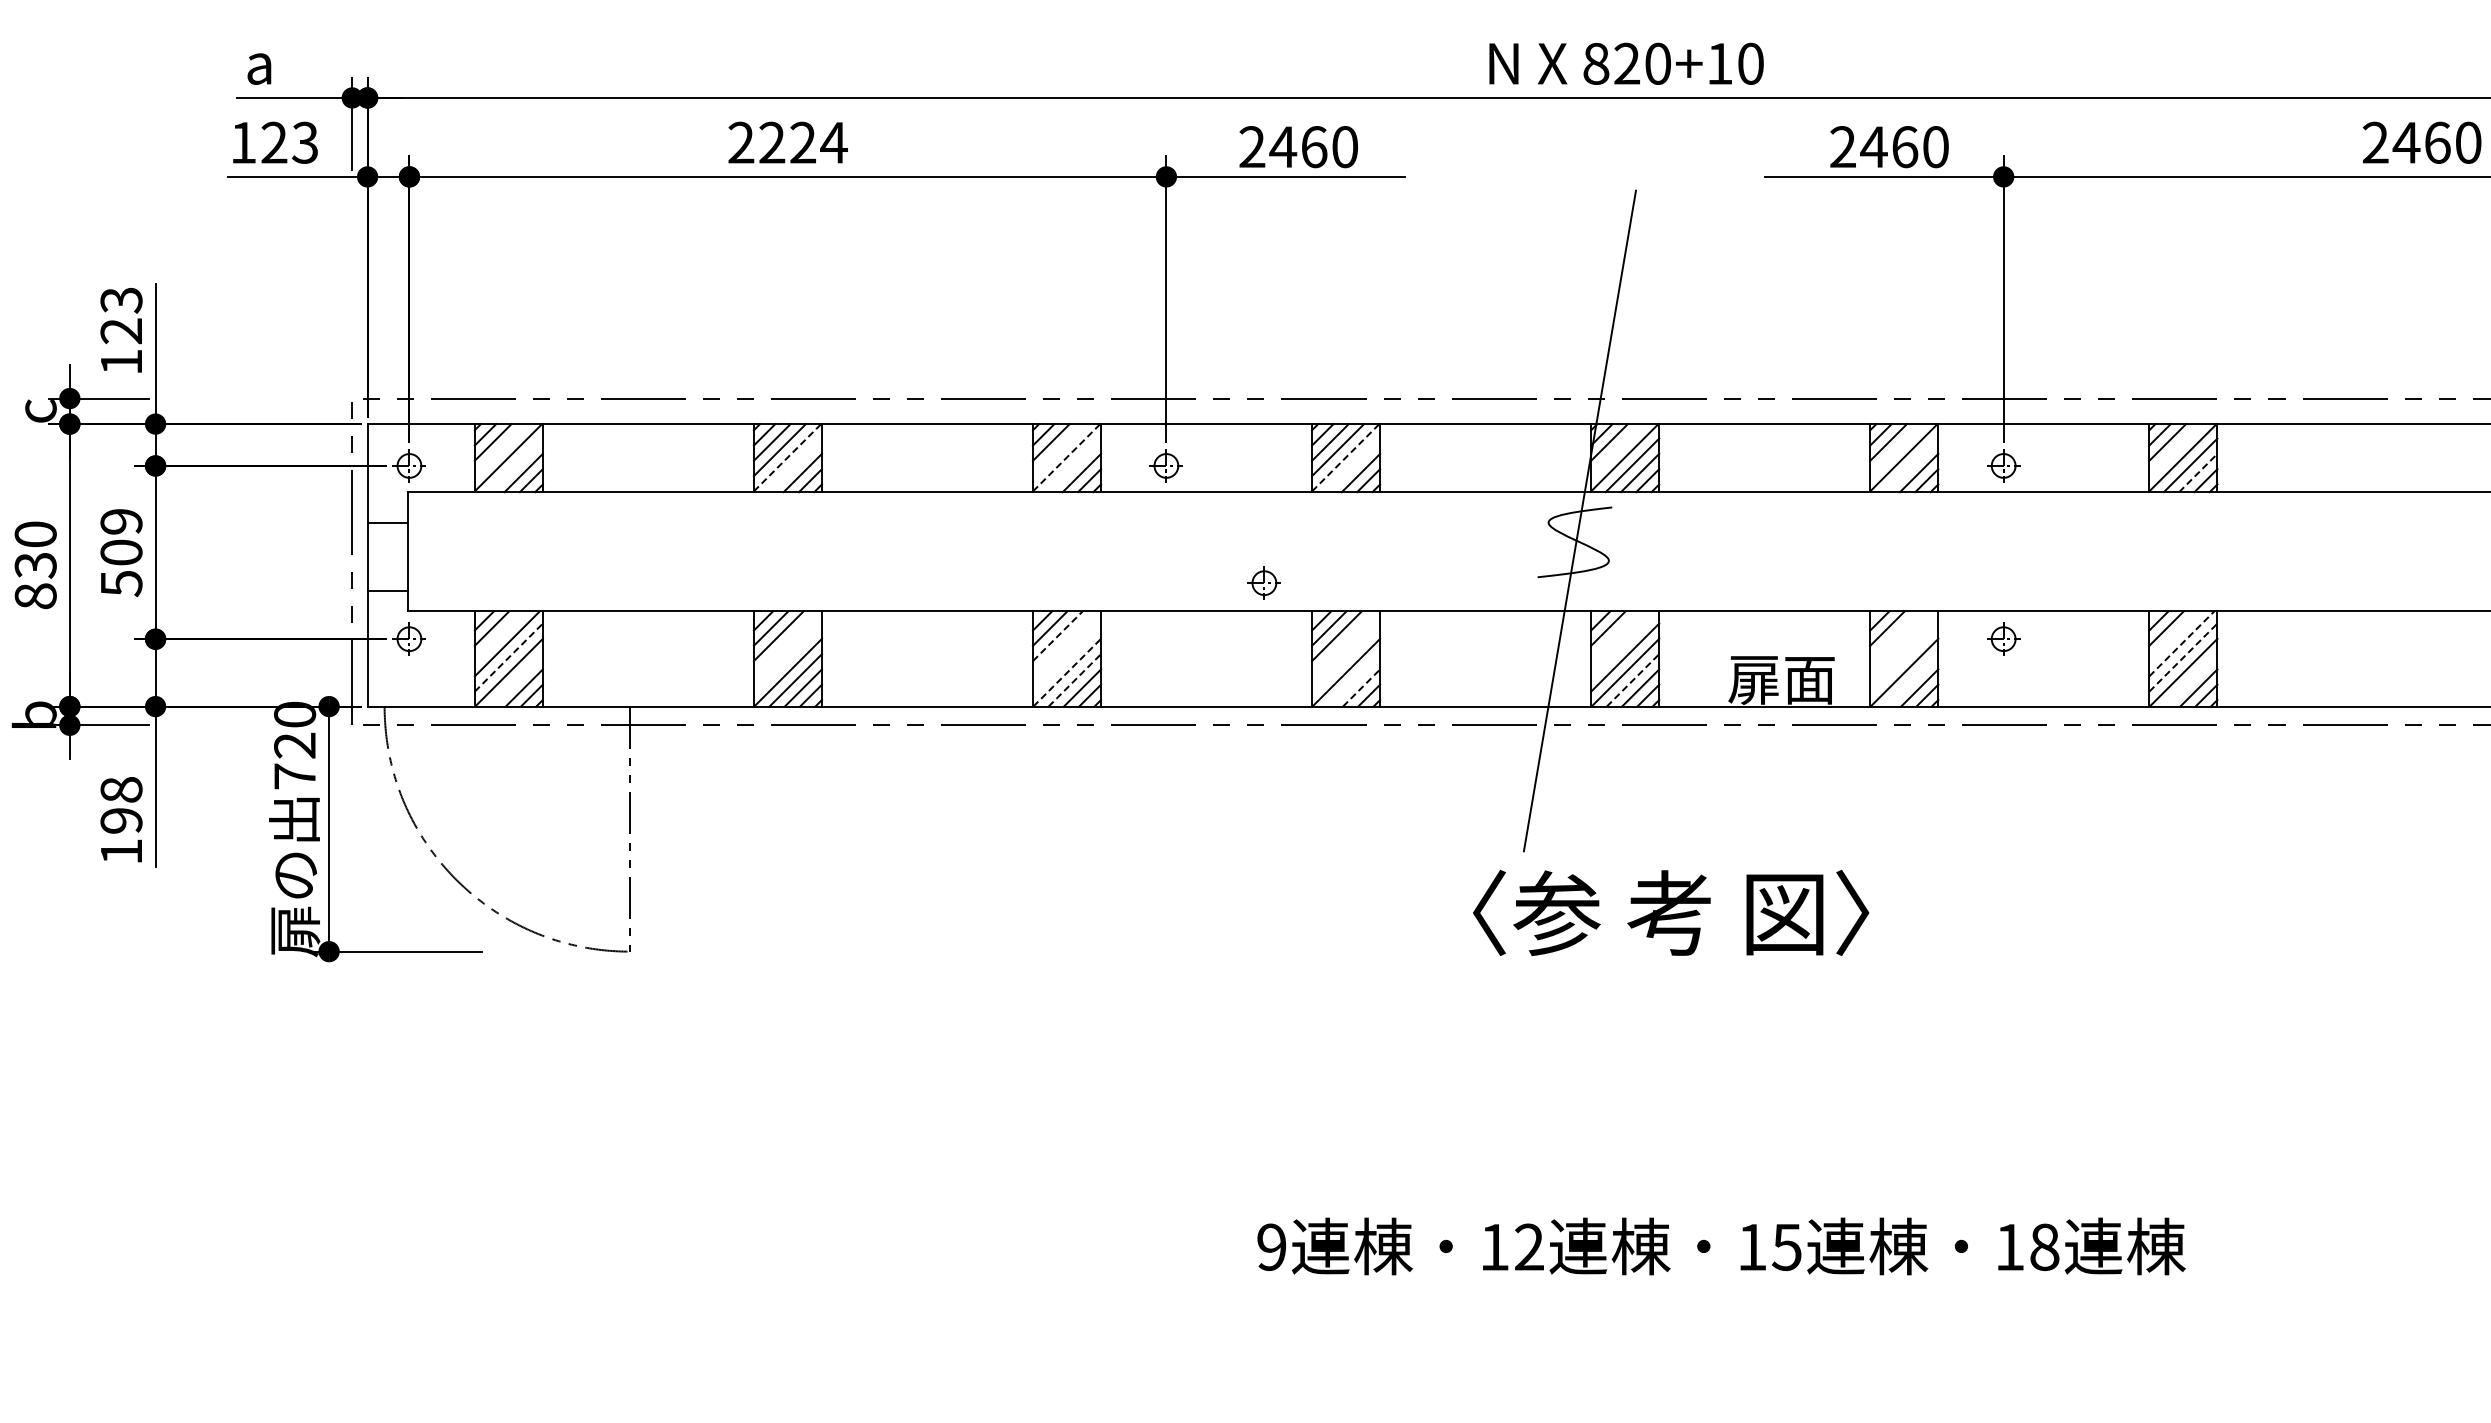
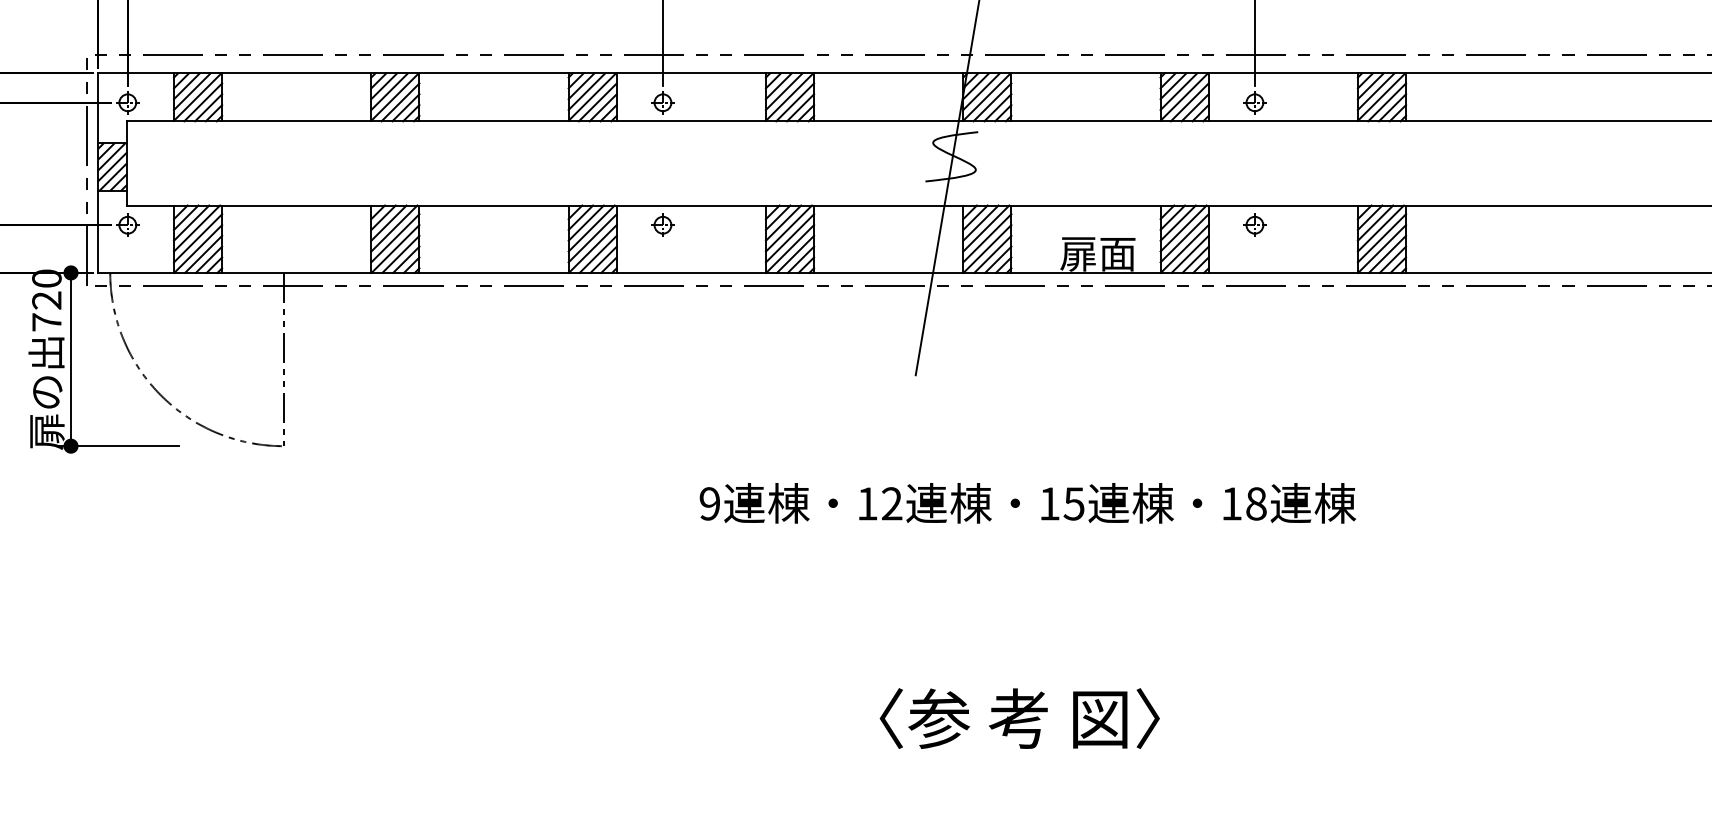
line: (500, 450) -> (192, 91), added
line: (1058, 450) -> (586, 91), added
line: (1617, 450) -> (981, 91), added
line: (1896, 450) -> (1179, 91), added
line: (2175, 450) -> (1376, 91), added
line: (787, 457) -> (395, 96), dashed -> solid
line: (1066, 457) -> (592, 96), dashed -> solid
line: (1345, 457) -> (789, 96), dashed -> solid
line: (515, 465) -> (202, 102), added
line: (794, 465) -> (400, 102), added
line: (1074, 465) -> (598, 102), added
line: (1353, 465) -> (795, 102), added
line: (1911, 465) -> (1189, 102), added
line: (2198, 472) -> (1392, 107), dashed -> solid
hatch: (387, 556) -> (112, 166), added
part: (1263, 582) -> (662, 224), moved
line: (1058, 635) -> (586, 222), dashed -> solid
line: (499, 636) -> (191, 223), added
line: (1616, 636) -> (981, 223), added
line: (1895, 636) -> (1178, 223), added
line: (2174, 636) -> (1375, 223), added
line: (786, 643) -> (394, 228), added
line: (1065, 643) -> (591, 228), added
line: (1344, 643) -> (788, 228), added
line: (1623, 643) -> (986, 228), added
line: (1902, 643) -> (1183, 228), added
line: (2182, 643) -> (1381, 228), dashed -> solid
line: (509, 657) -> (198, 238), dashed -> solid
line: (787, 657) -> (395, 238), added
line: (1066, 657) -> (592, 238), added
line: (1346, 657) -> (790, 238), added
line: (1904, 657) -> (1184, 238), added
line: (2183, 657) -> (1382, 238), dashed -> solid
line: (1067, 672) -> (593, 248), dashed -> solid
line: (516, 680) -> (203, 254), added
line: (1075, 680) -> (598, 254), dashed -> solid
line: (1353, 680) -> (795, 254), added
line: (1633, 680) -> (993, 254), dashed -> solid
line: (1911, 680) -> (1189, 254), added
line: (2191, 680) -> (1387, 254), added
line: (1361, 687) -> (800, 259), dashed -> solid
text: (1671, 912) -> (1020, 718), moved
text: (1721, 1246) -> (1027, 503), moved

